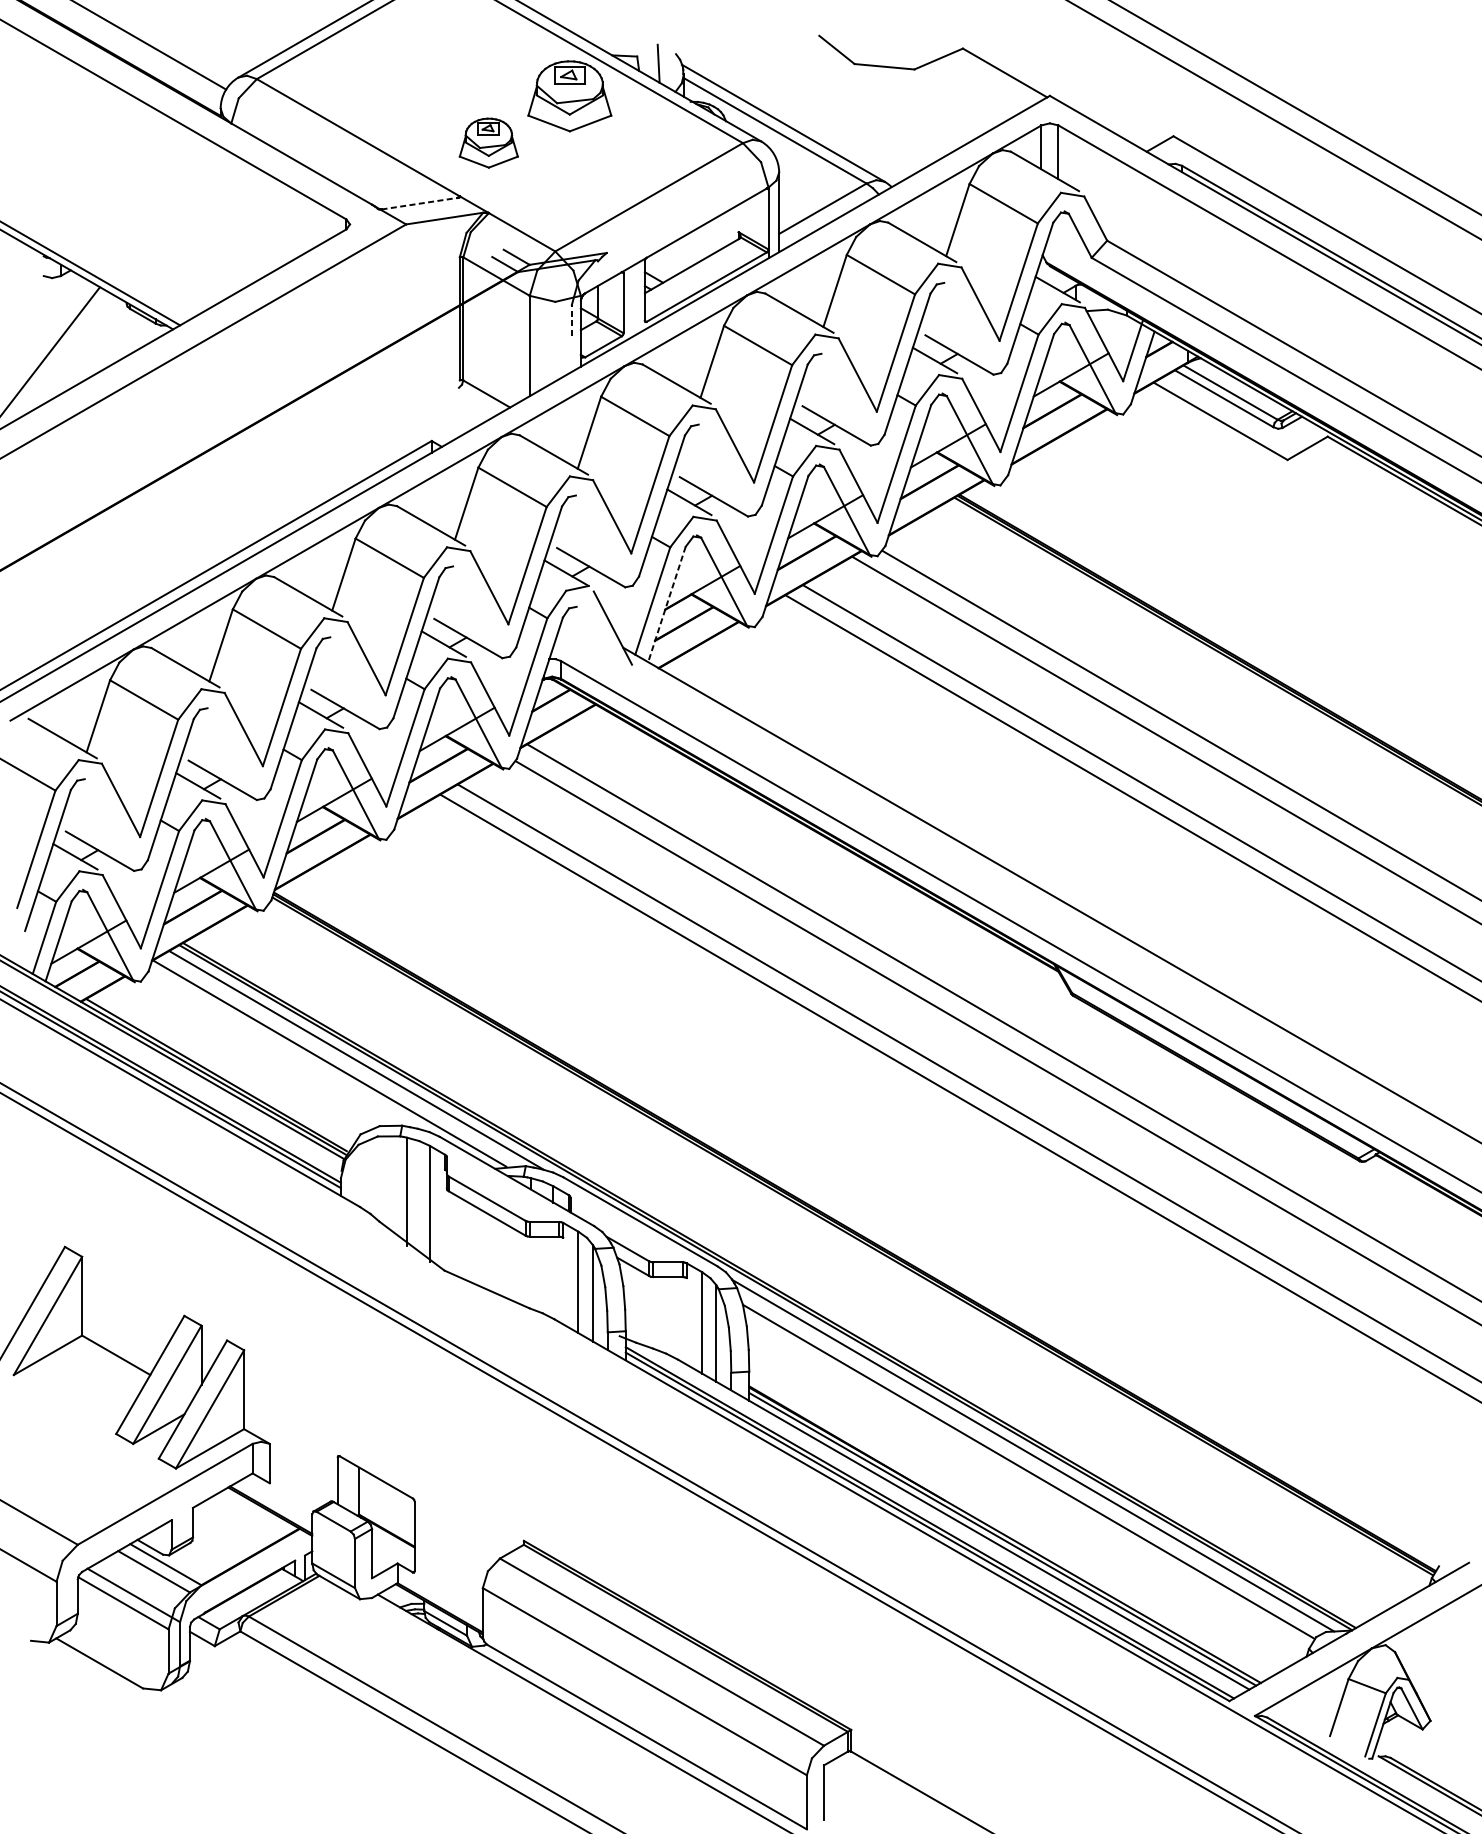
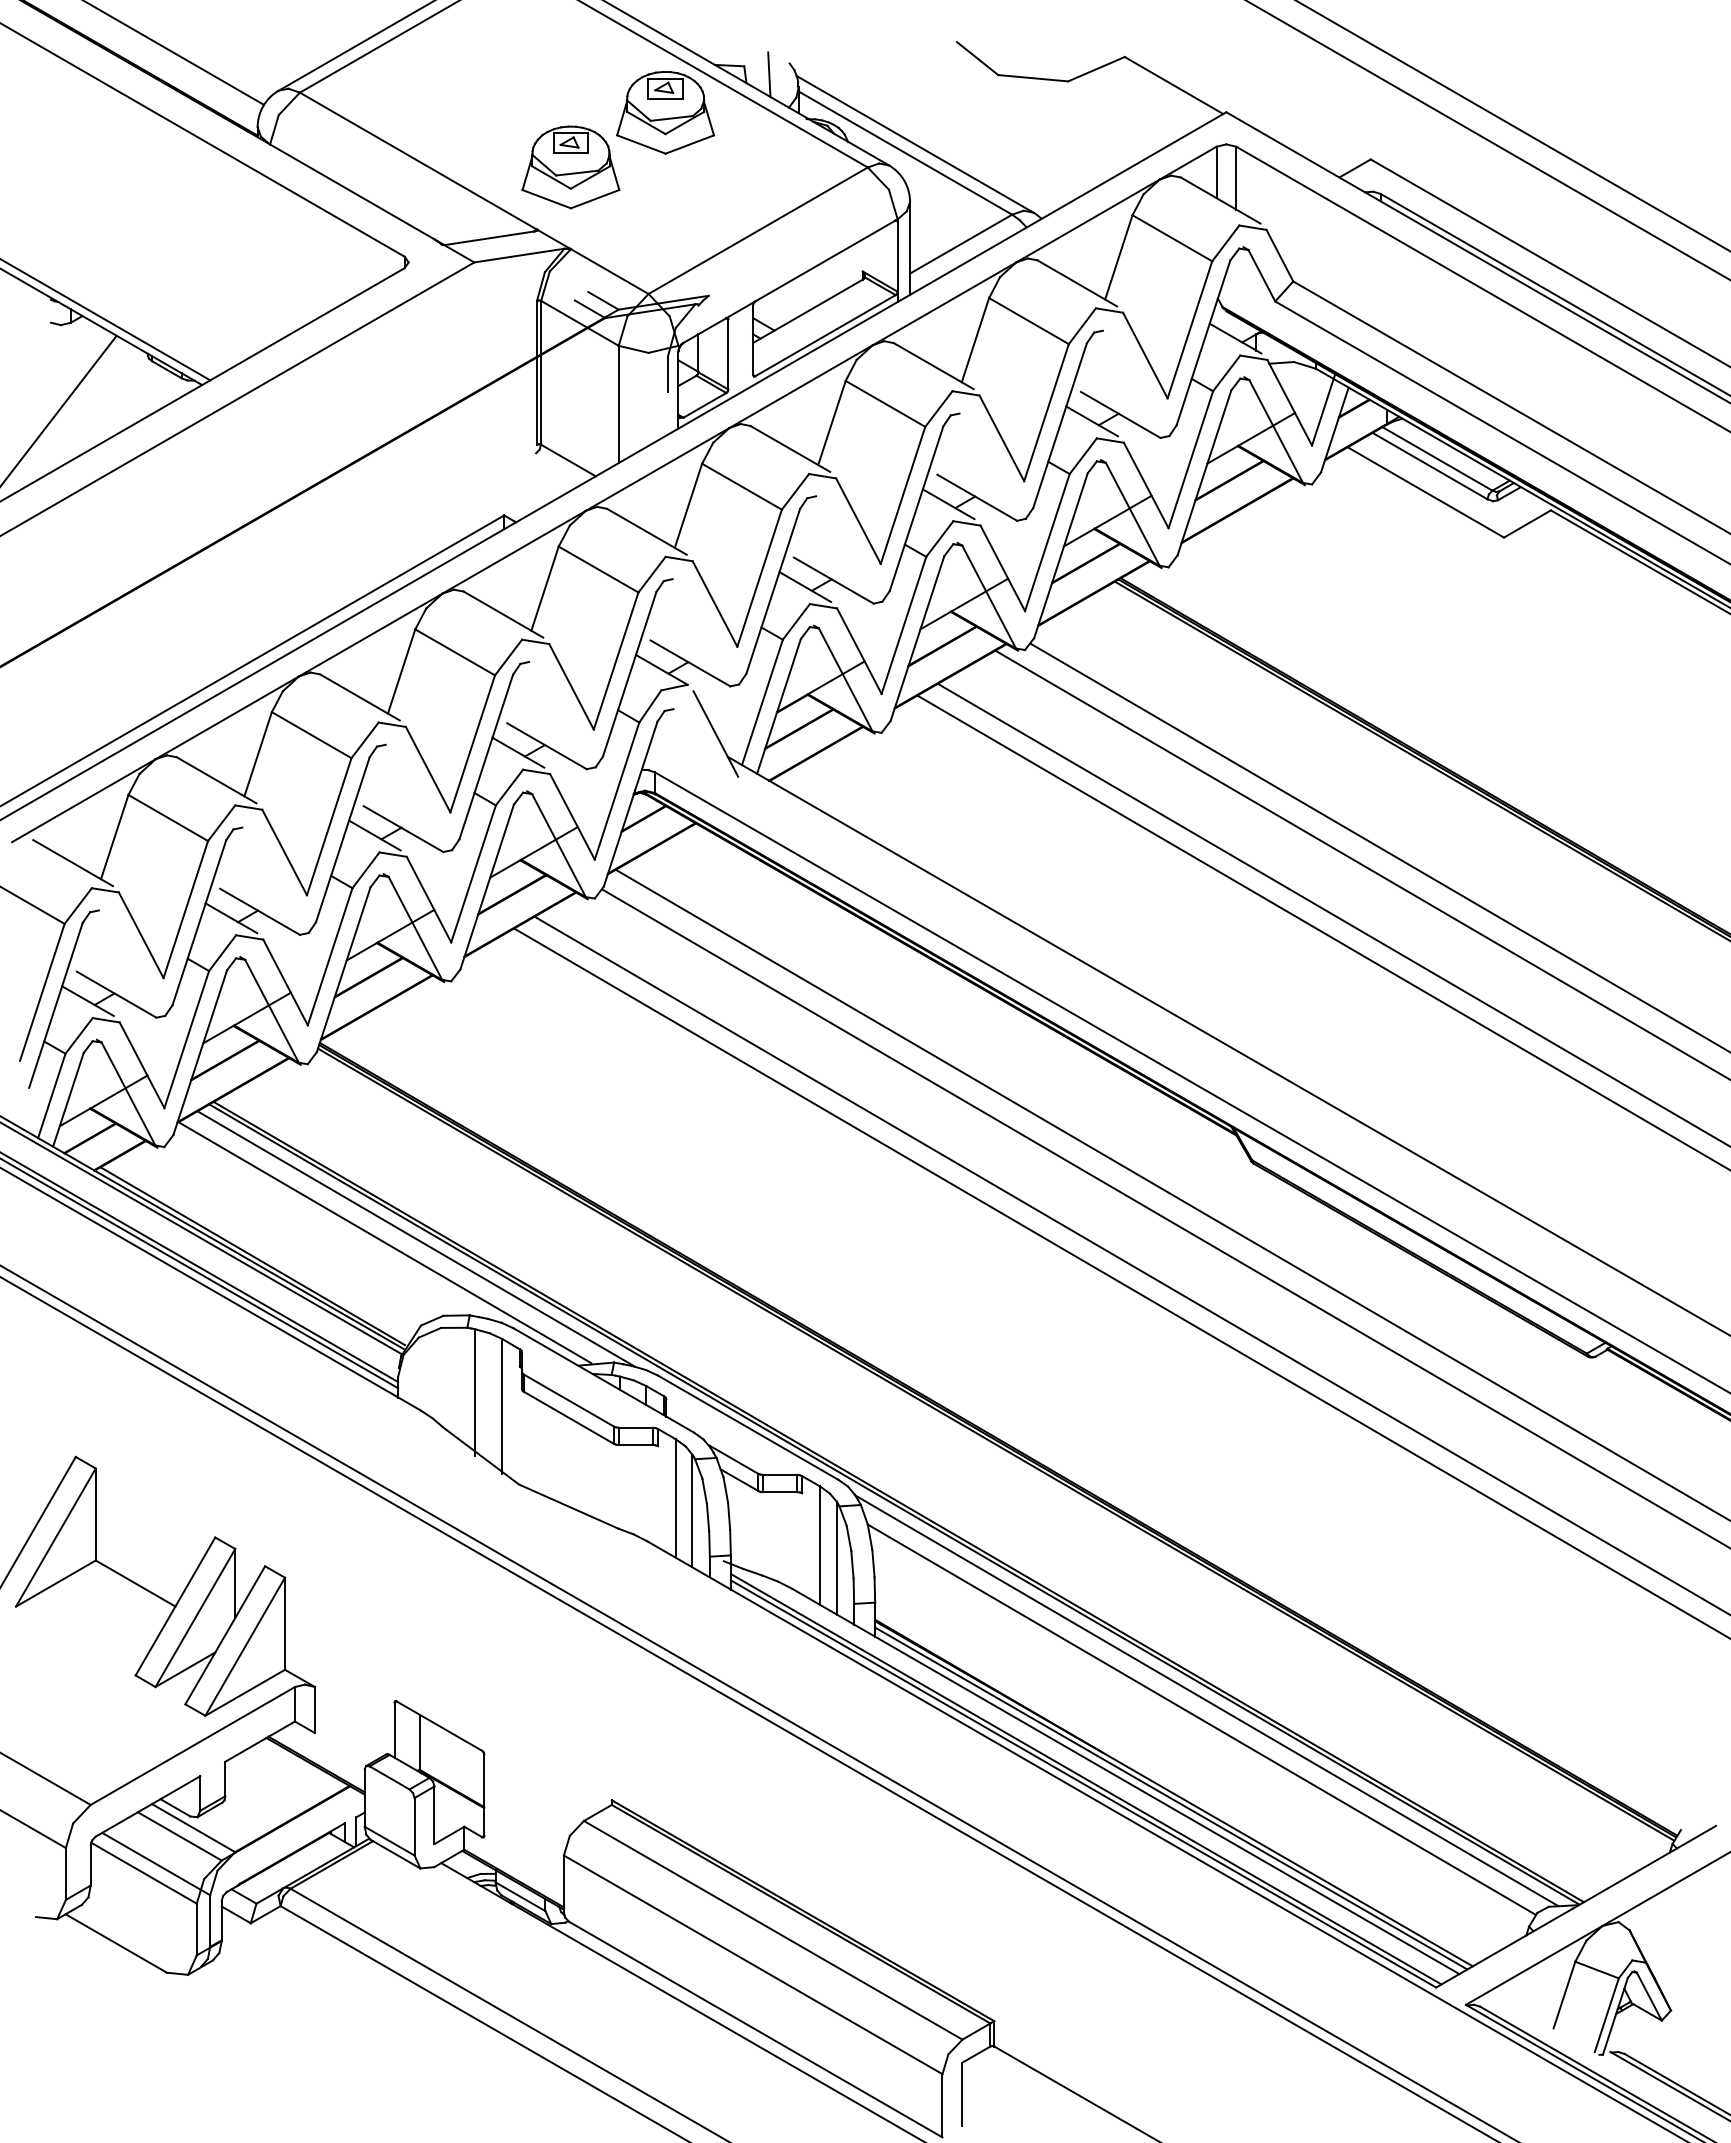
part: (488, 143) -> (570, 167), size x1.43
line: (420, 203) -> (490, 238), dashed -> solid
line: (571, 320) -> (667, 374), dashed -> solid
line: (666, 604) -> (778, 706), dashed -> solid

